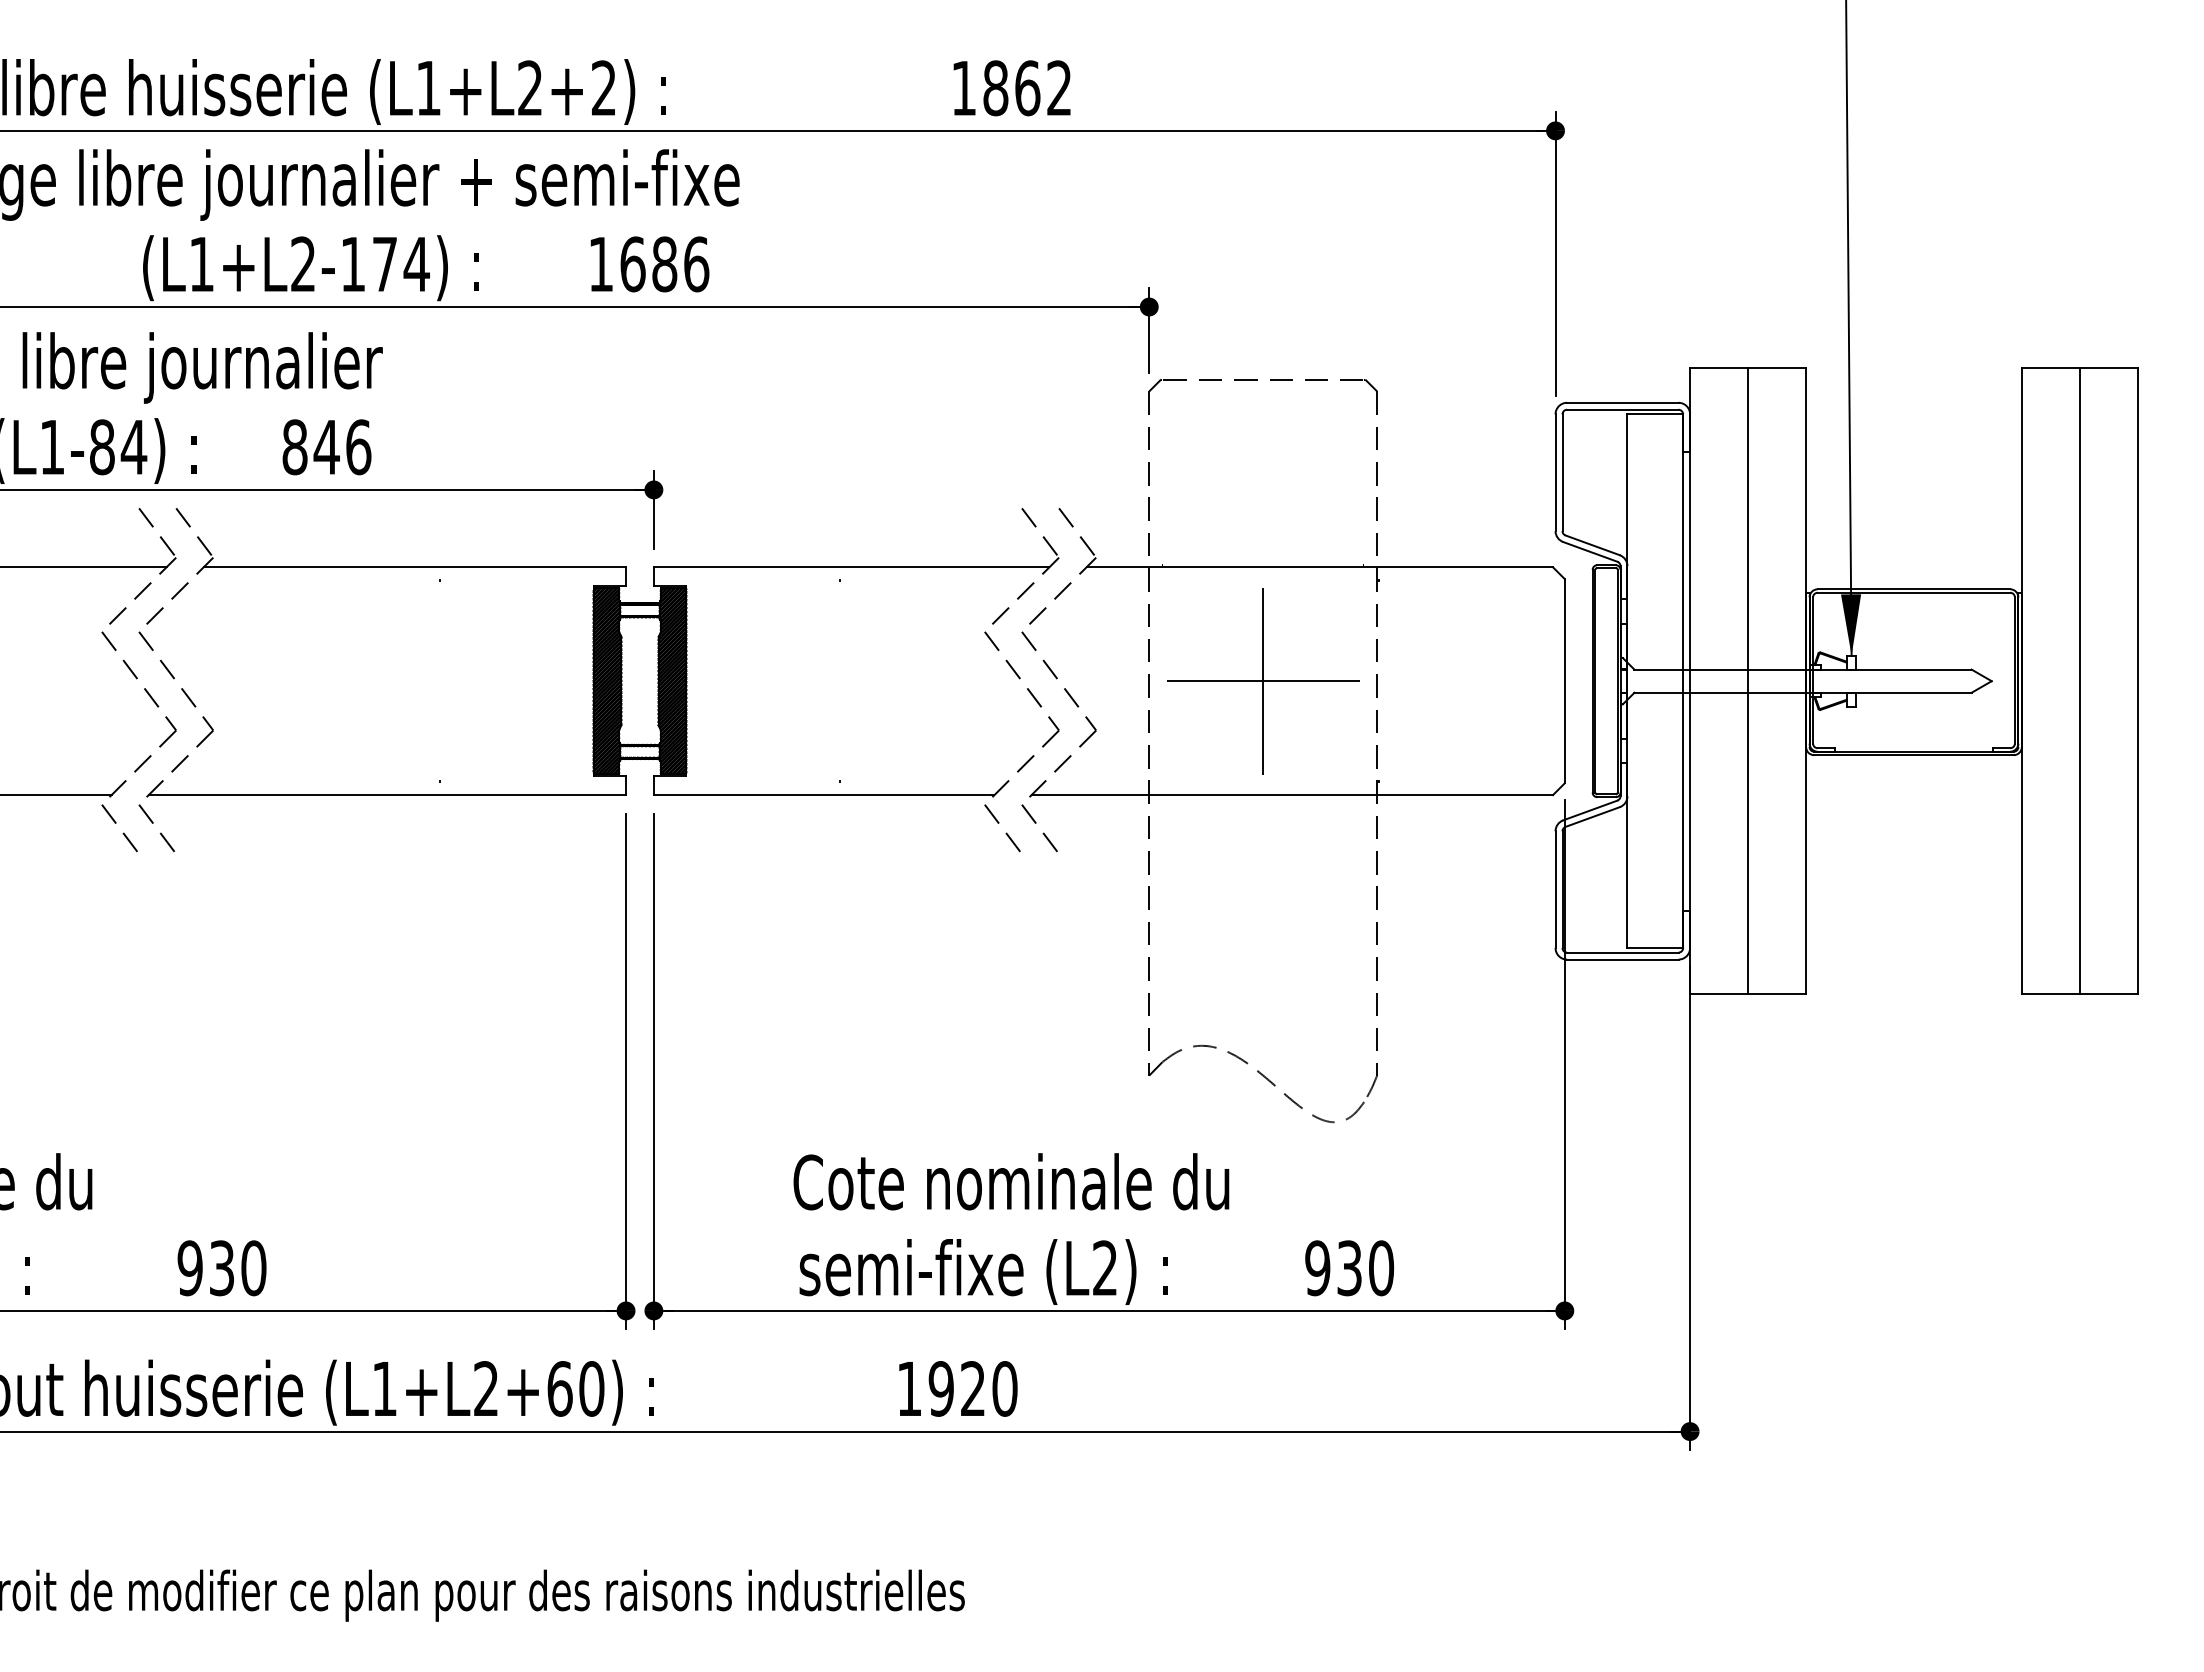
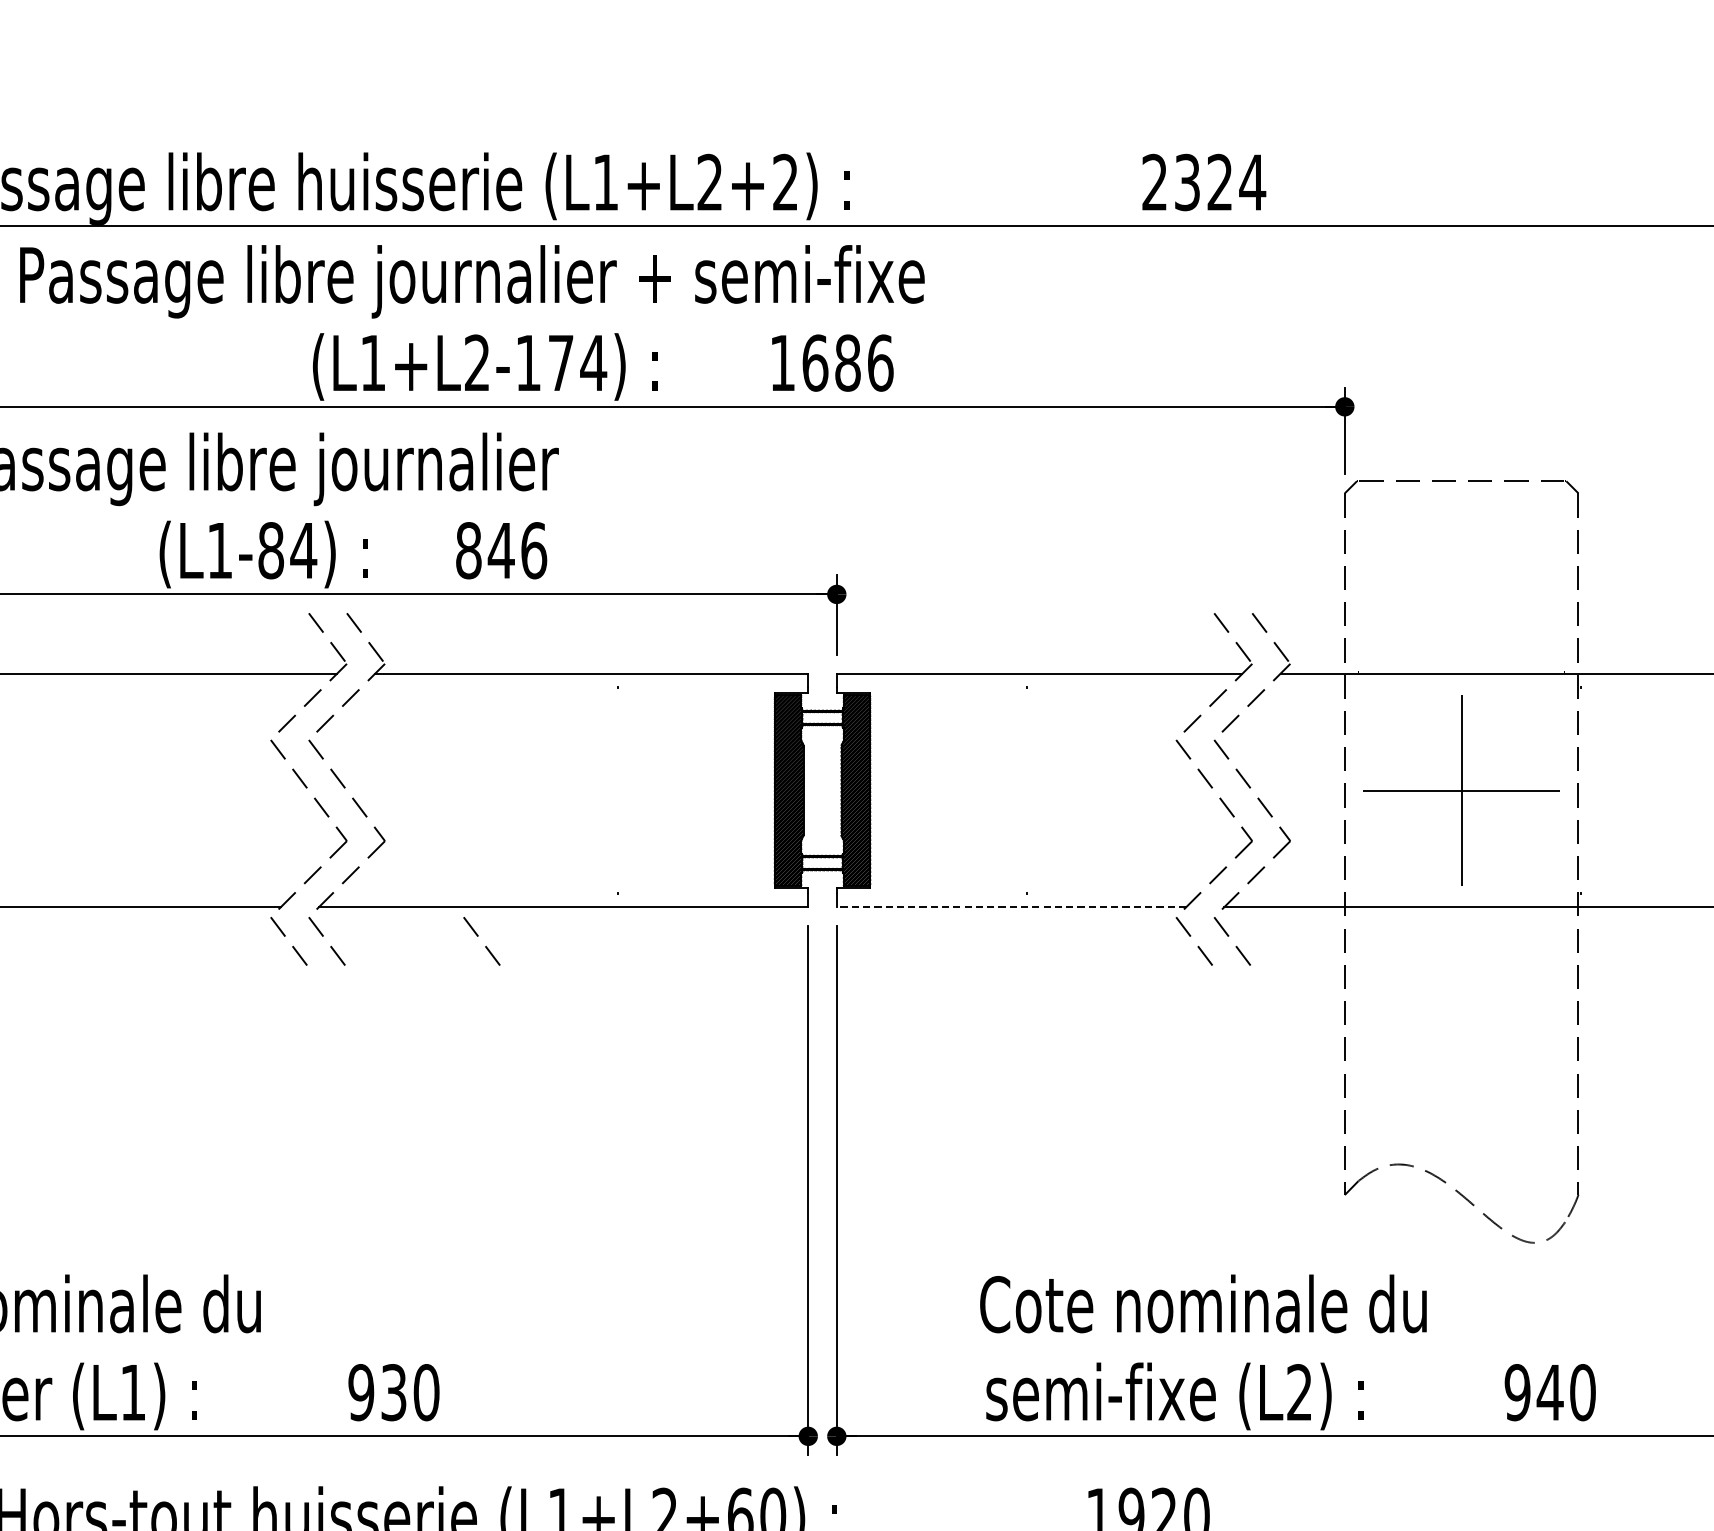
text: (1012, 88) -> (1204, 182), 1862 -> 2324
line: (823, 795) -> (1010, 907), solid -> dashed
line: (311, 832) -> (485, 945), added
text: (1349, 1268) -> (1550, 1392), 930 -> 940

